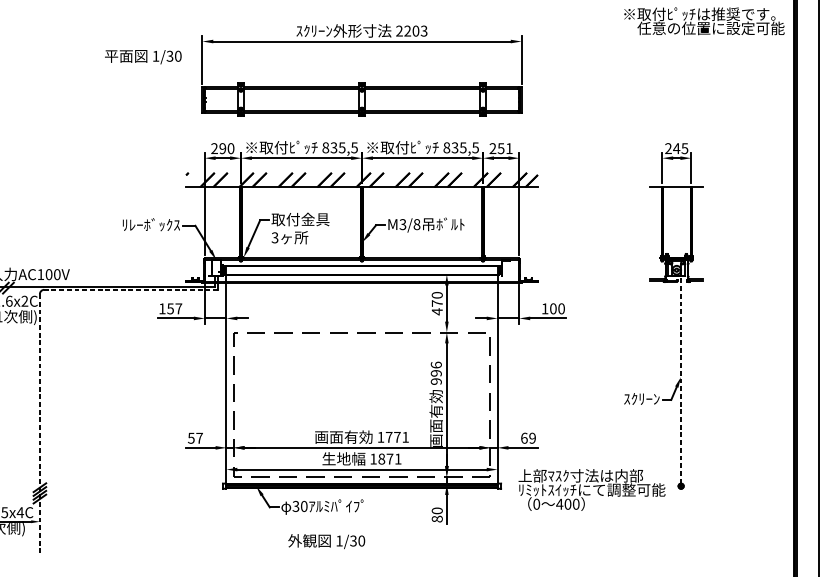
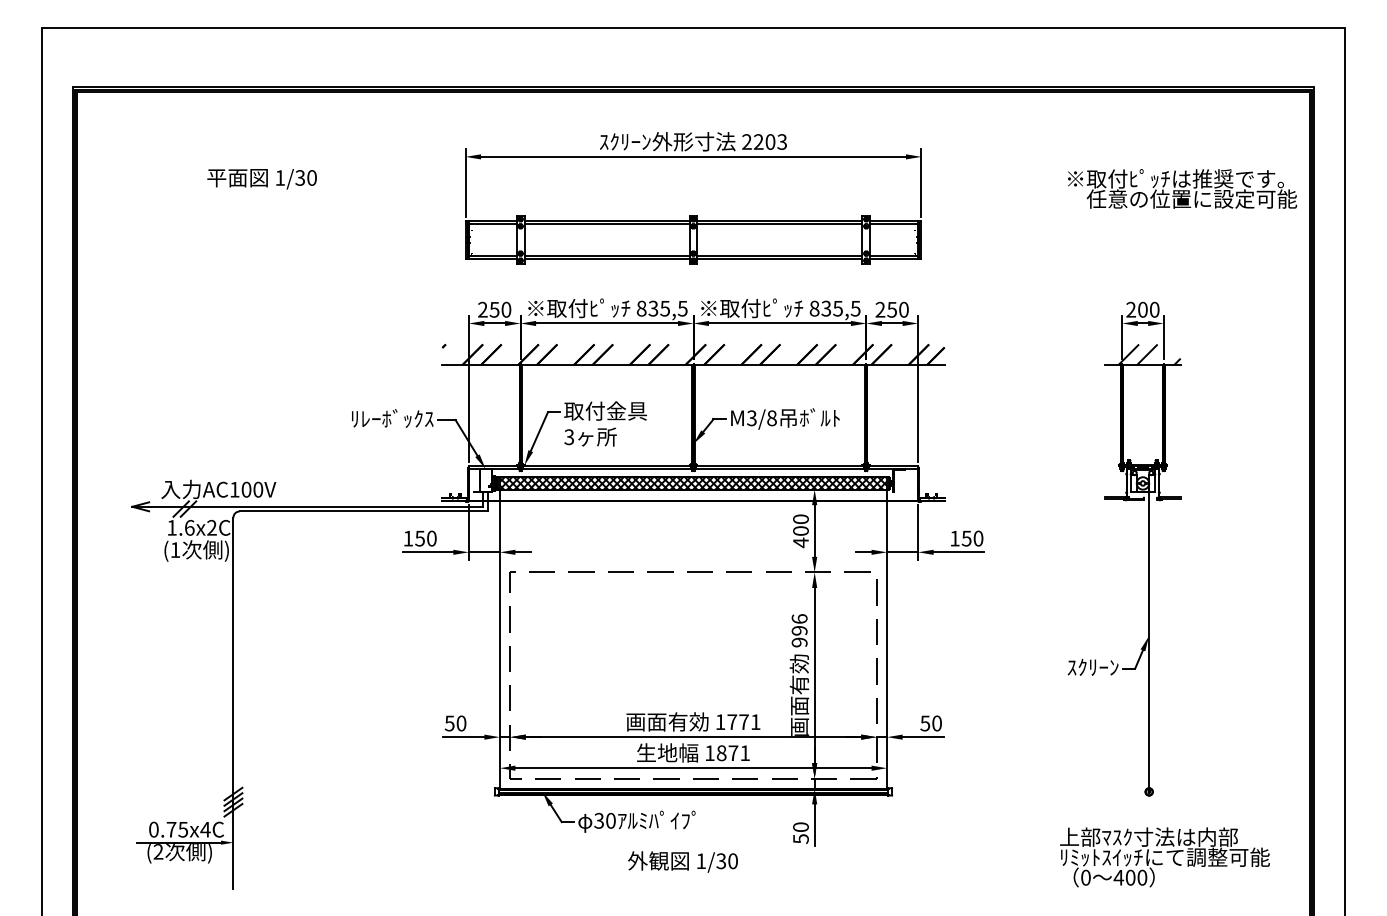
text: (704, 20) -> (1182, 188), moved
text: (142, 57) -> (261, 179), moved
text: (222, 148) -> (494, 309), 290 -> 250
text: (509, 148) -> (903, 309), 251 -> 250
text: (680, 148) -> (1148, 309), 245 -> 200
hatch: (681, 179) -> (1149, 354), added
hatch: (362, 270) -> (693, 483), added
line: (130, 289) -> (363, 511), dashed -> solid
text: (436, 303) -> (800, 530), 470 -> 400
text: (178, 308) -> (431, 538), 157 -> 150
text: (553, 308) -> (966, 538), 100 -> 150
line: (681, 376) -> (1149, 635), dashed -> solid
line: (39, 424) -> (233, 703), dashed -> solid
text: (199, 438) -> (461, 723), 57 -> 50
text: (527, 438) -> (930, 723), 69 -> 50
text: (591, 490) -> (1164, 857), moved
text: (436, 518) -> (800, 838), 80 -> 50
text: (326, 541) -> (682, 861), moved

